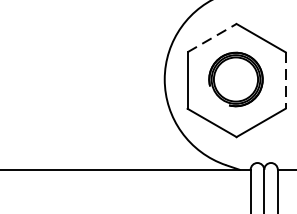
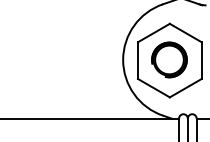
line: (212, 37) -> (154, 32), dashed -> solid
line: (285, 81) -> (201, 61), dashed -> solid

